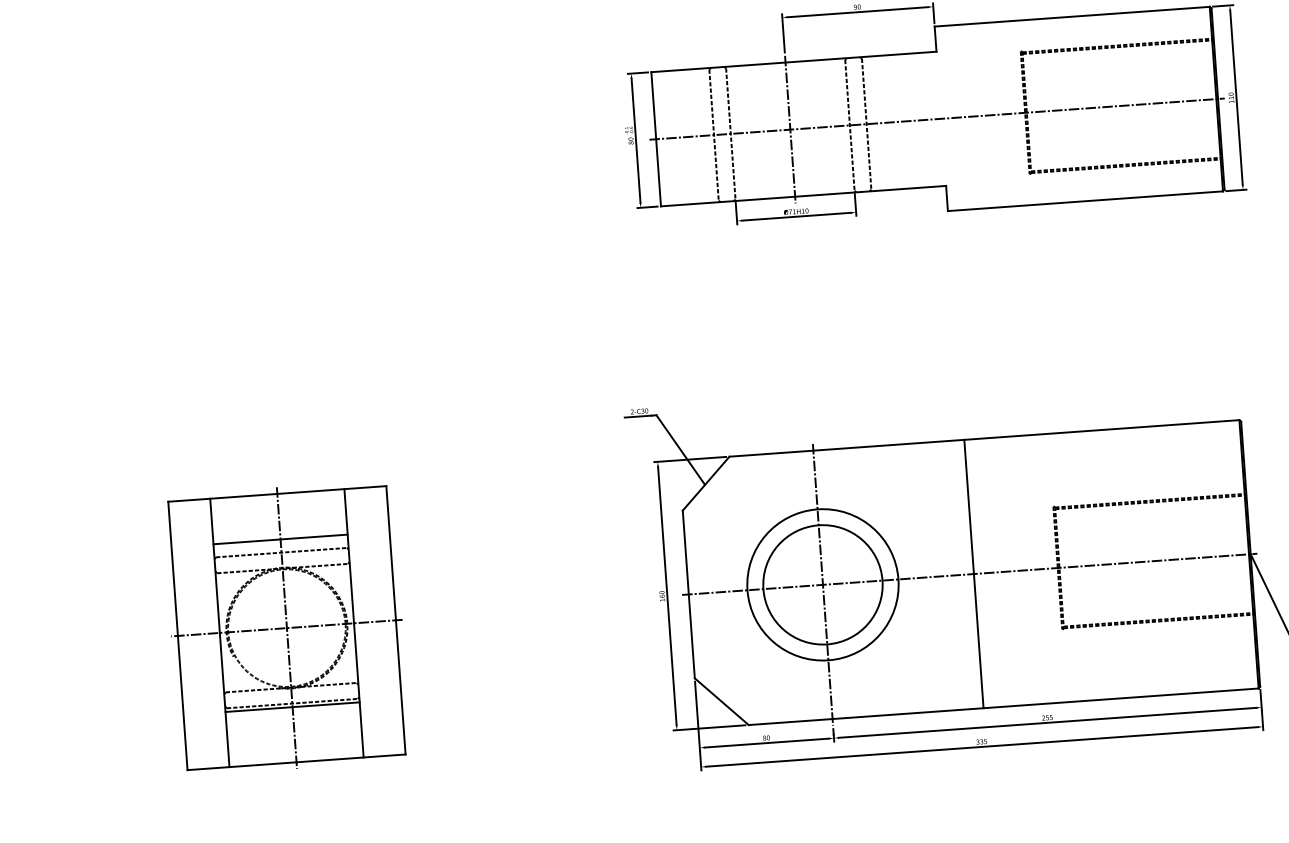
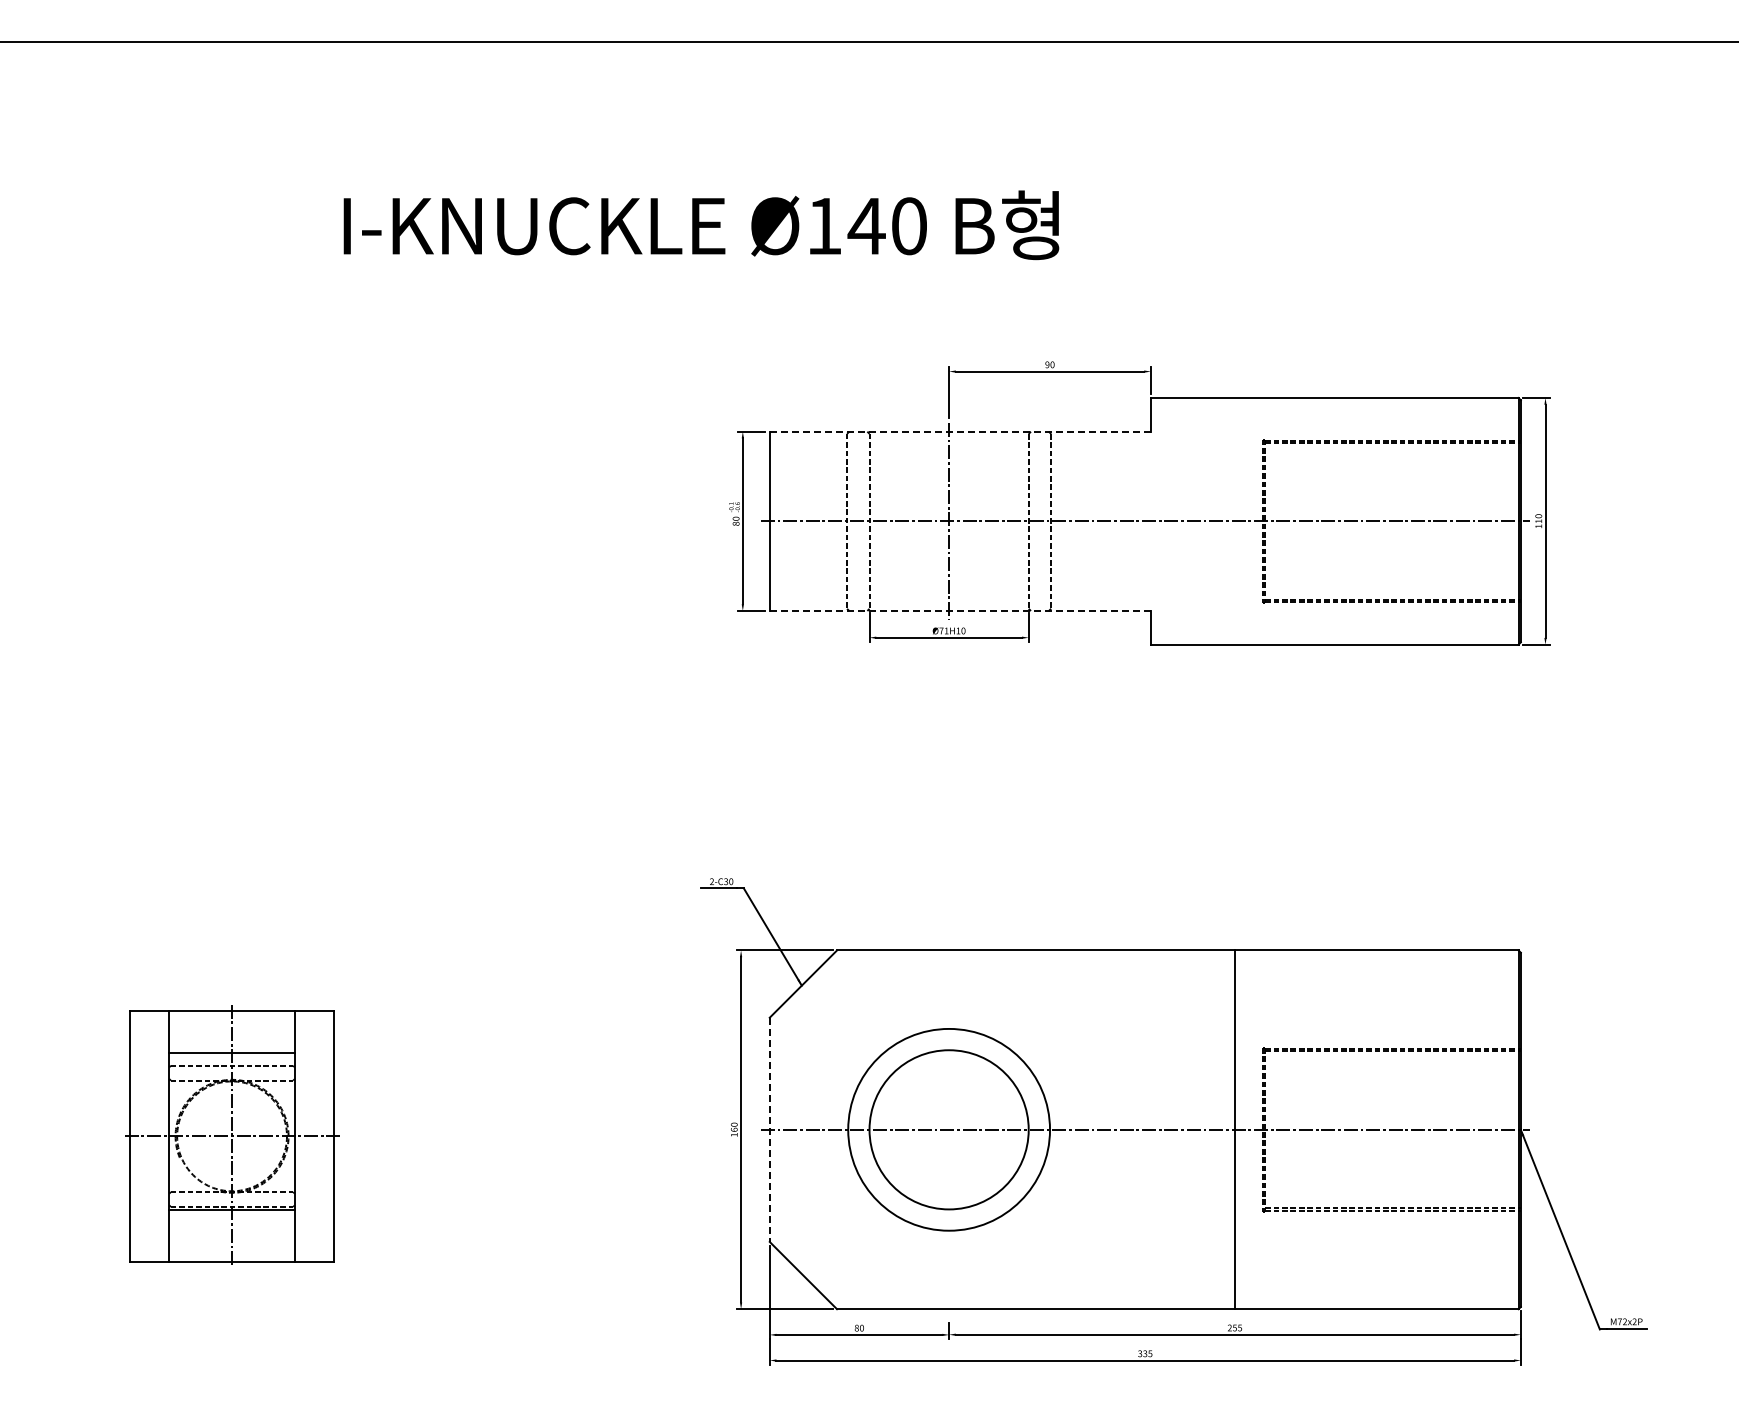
line: (794, 61) -> (960, 431), solid -> dashed
line: (803, 196) -> (960, 611), solid -> dashed
line: (973, 573) -> (1234, 1129), moved
line: (823, 584) -> (949, 1129), removed
line: (688, 594) -> (769, 1130), solid -> dashed
part: (286, 628) -> (231, 1136), size x0.7

